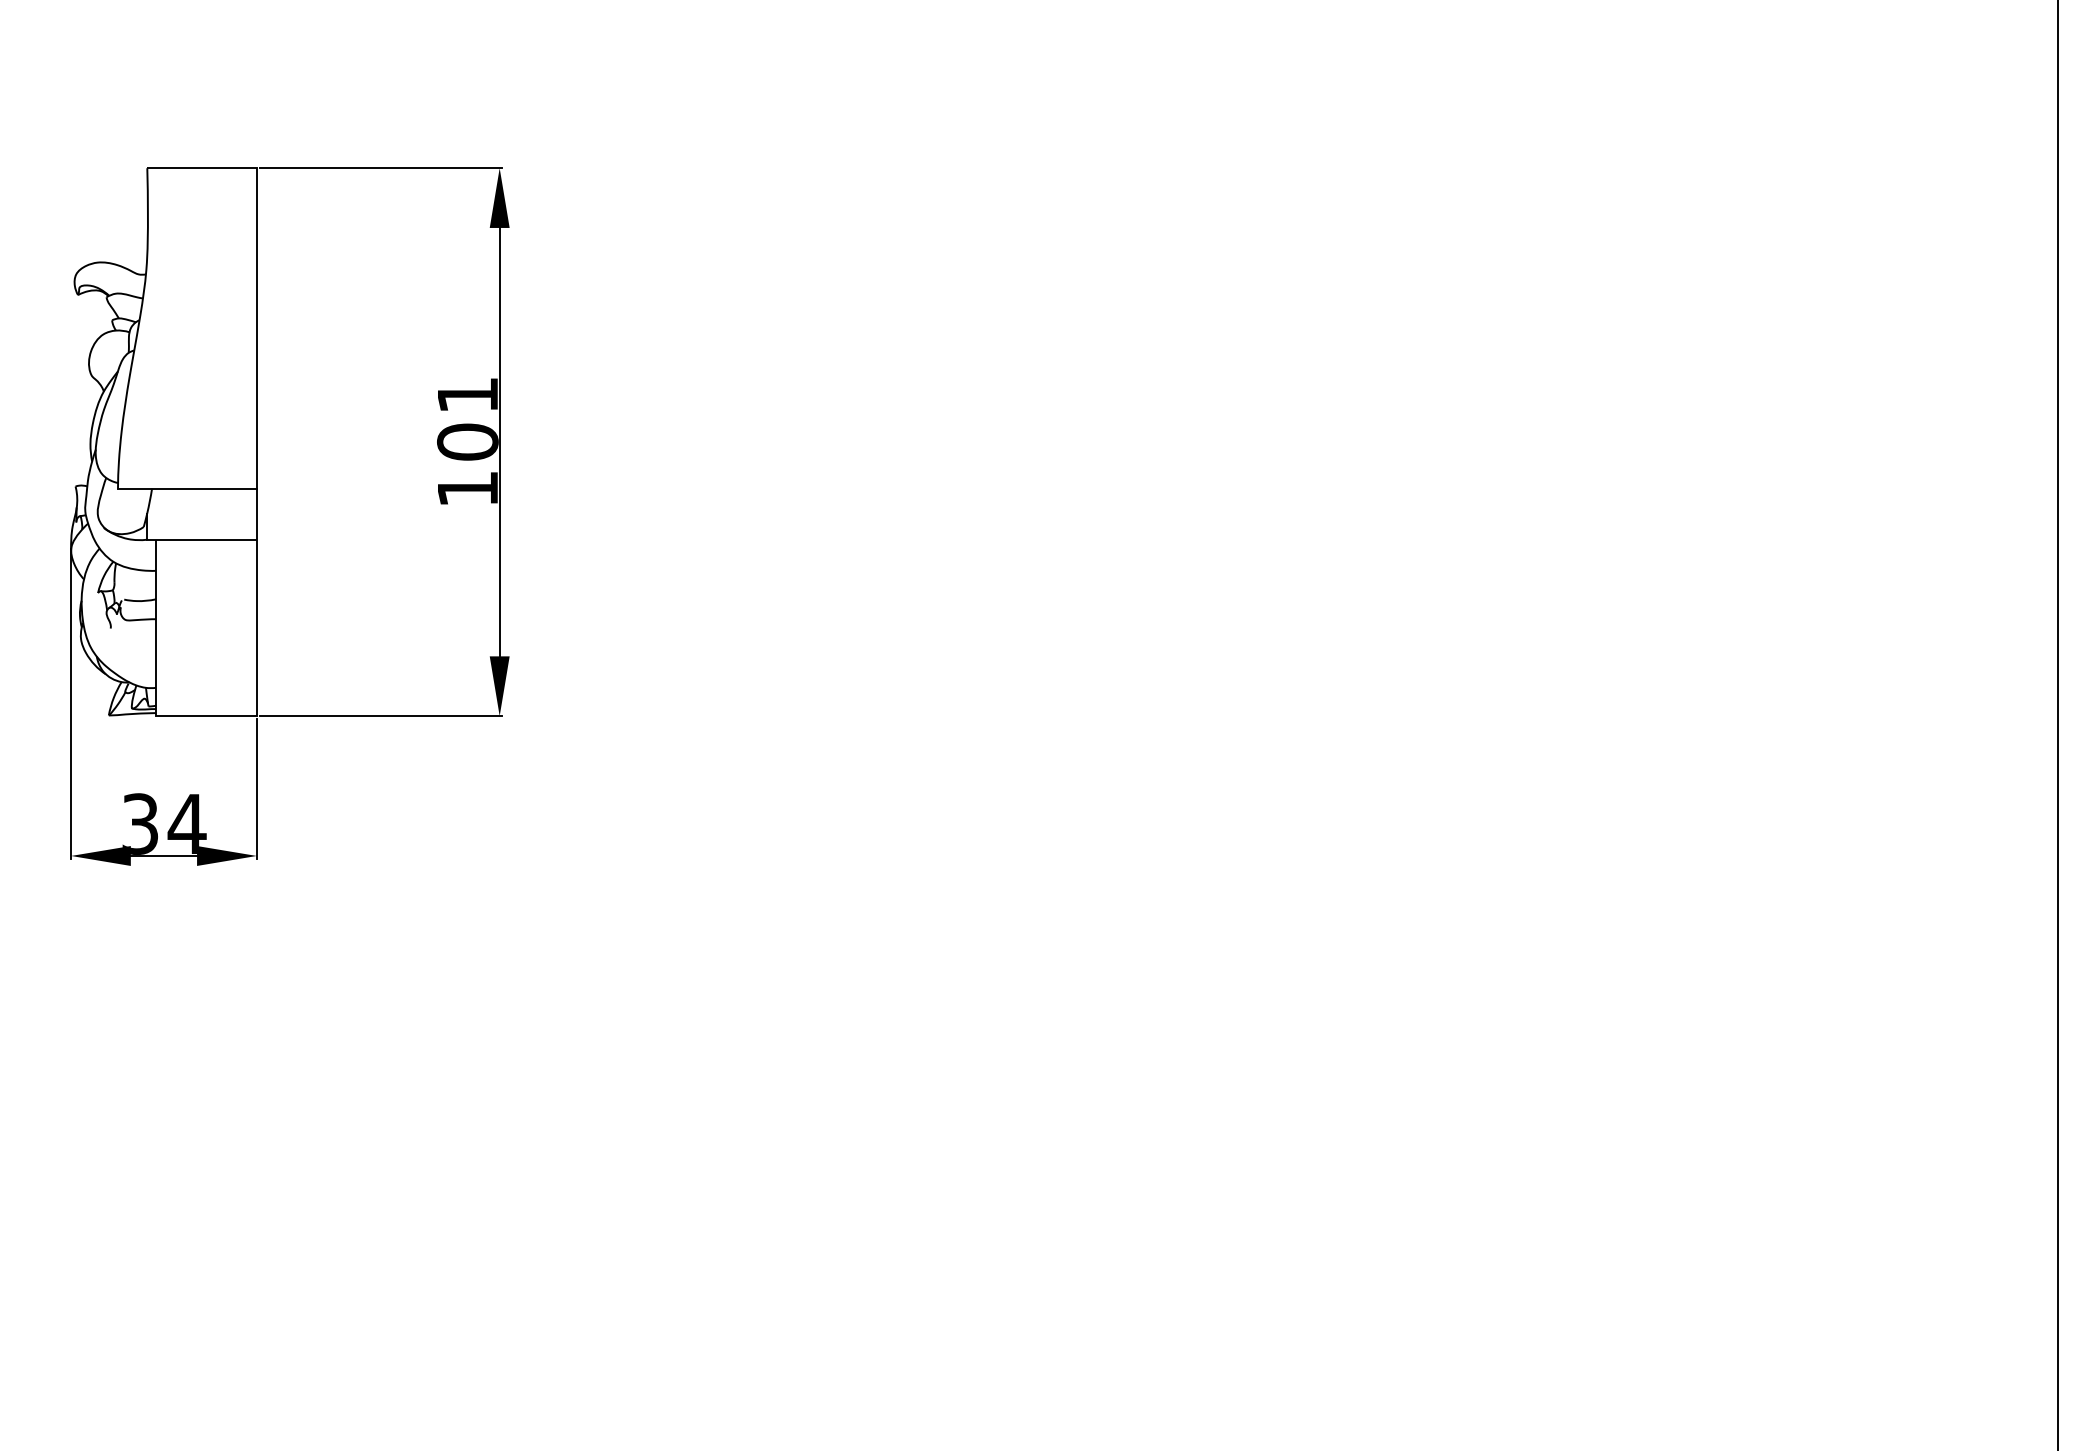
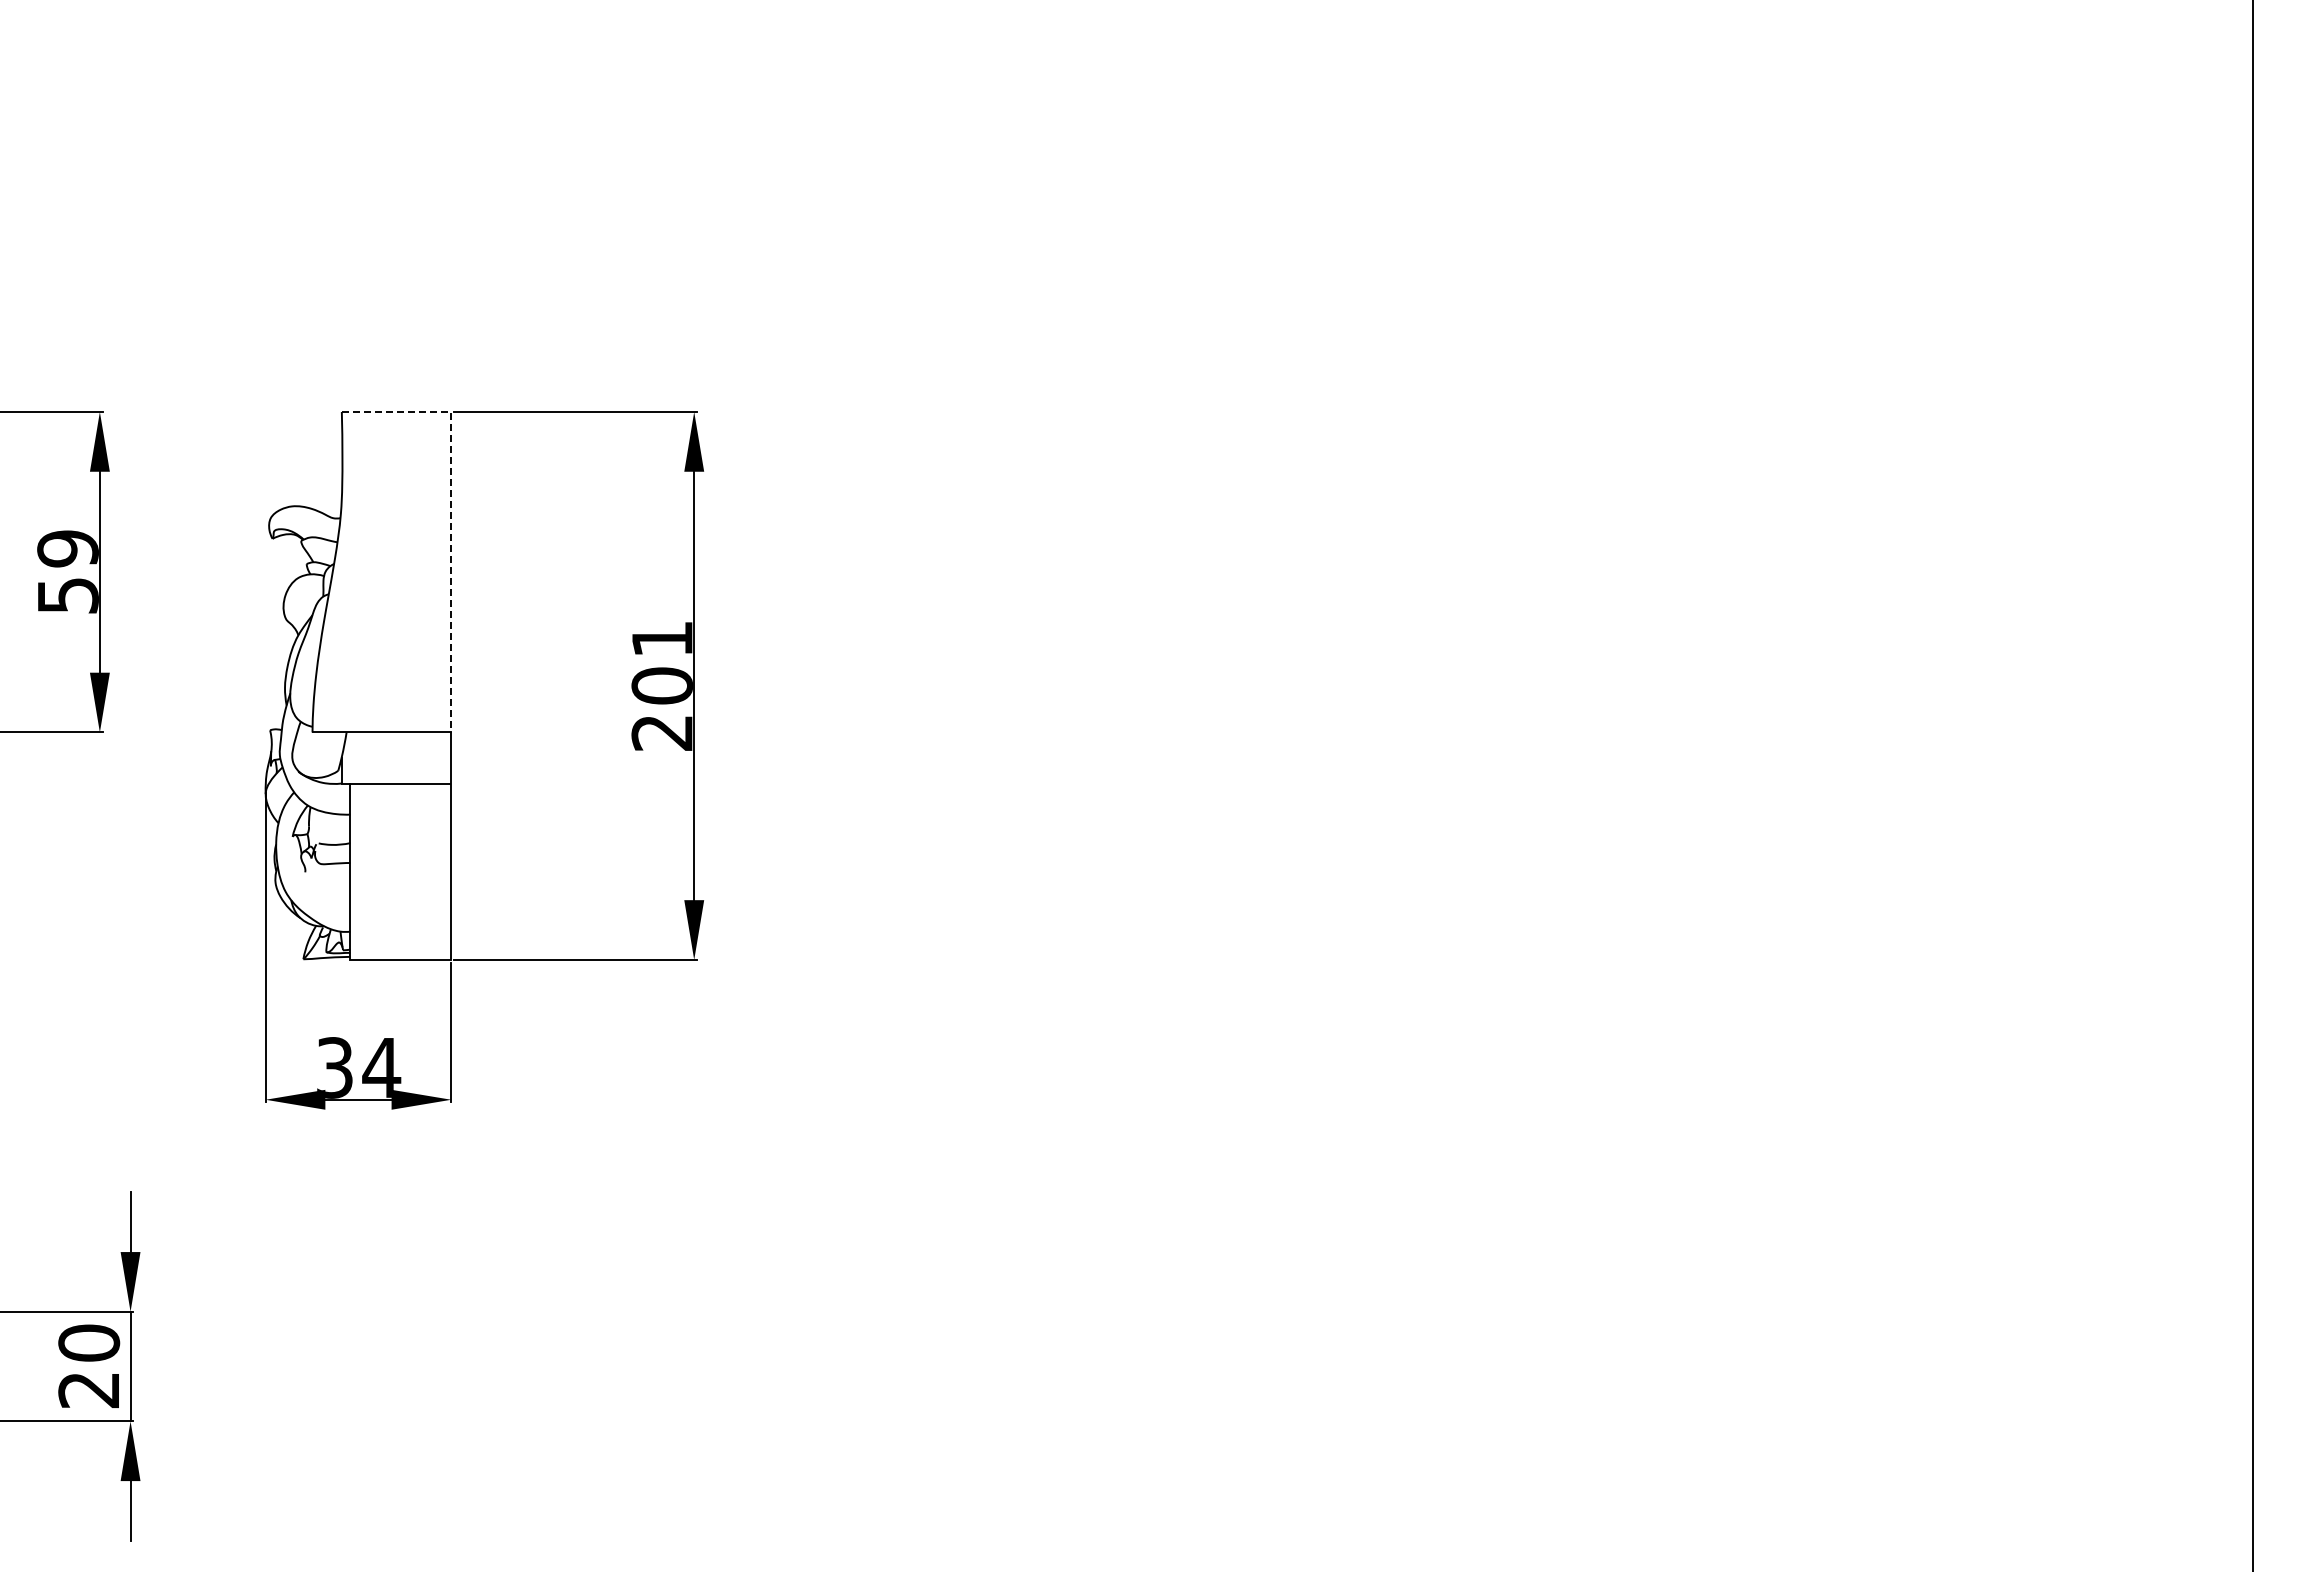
line: (256, 272) -> (451, 516), solid -> dashed
text: (466, 489) -> (661, 733), 101 -> 201

